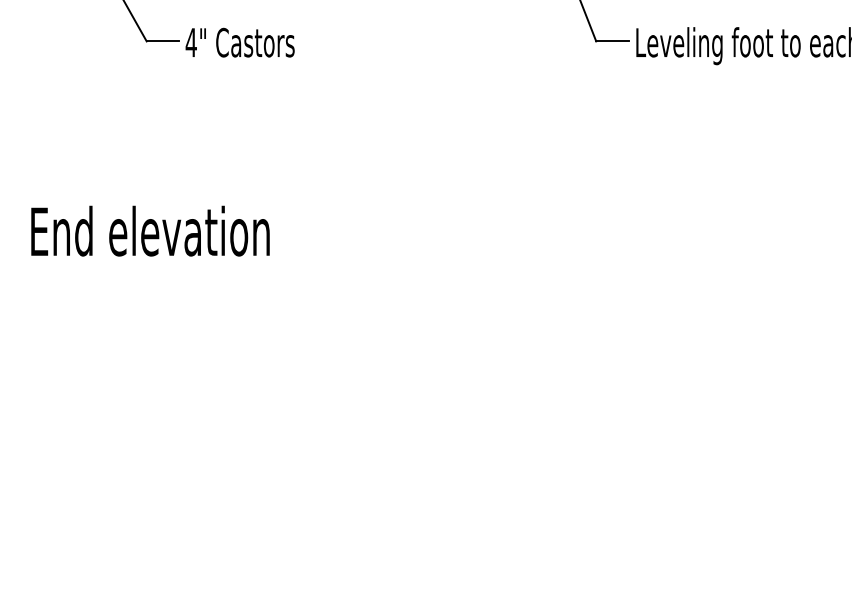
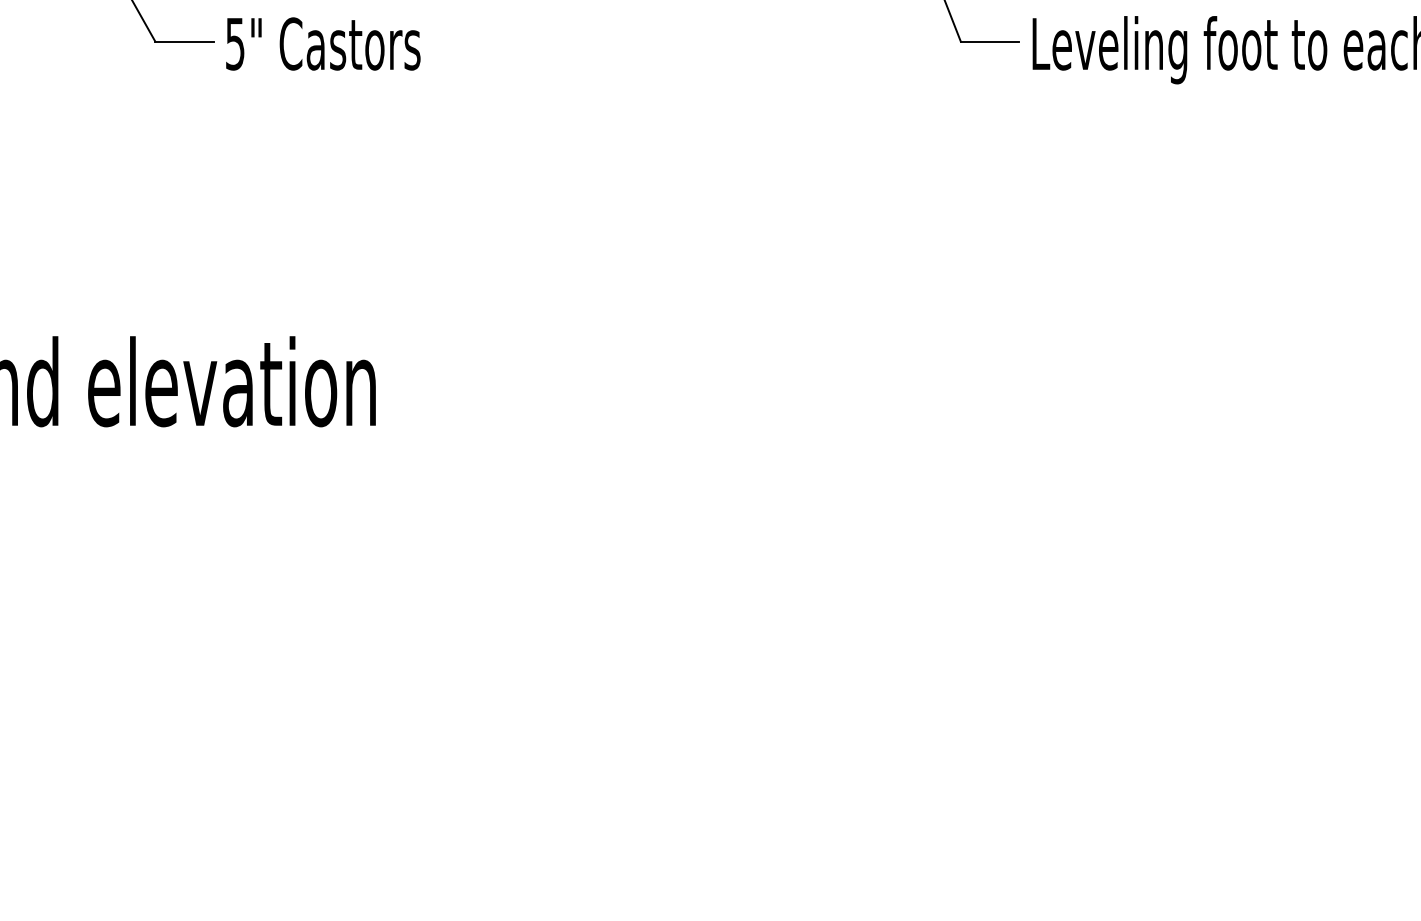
text: (190, 42) -> (233, 43), 4" -> 5"

